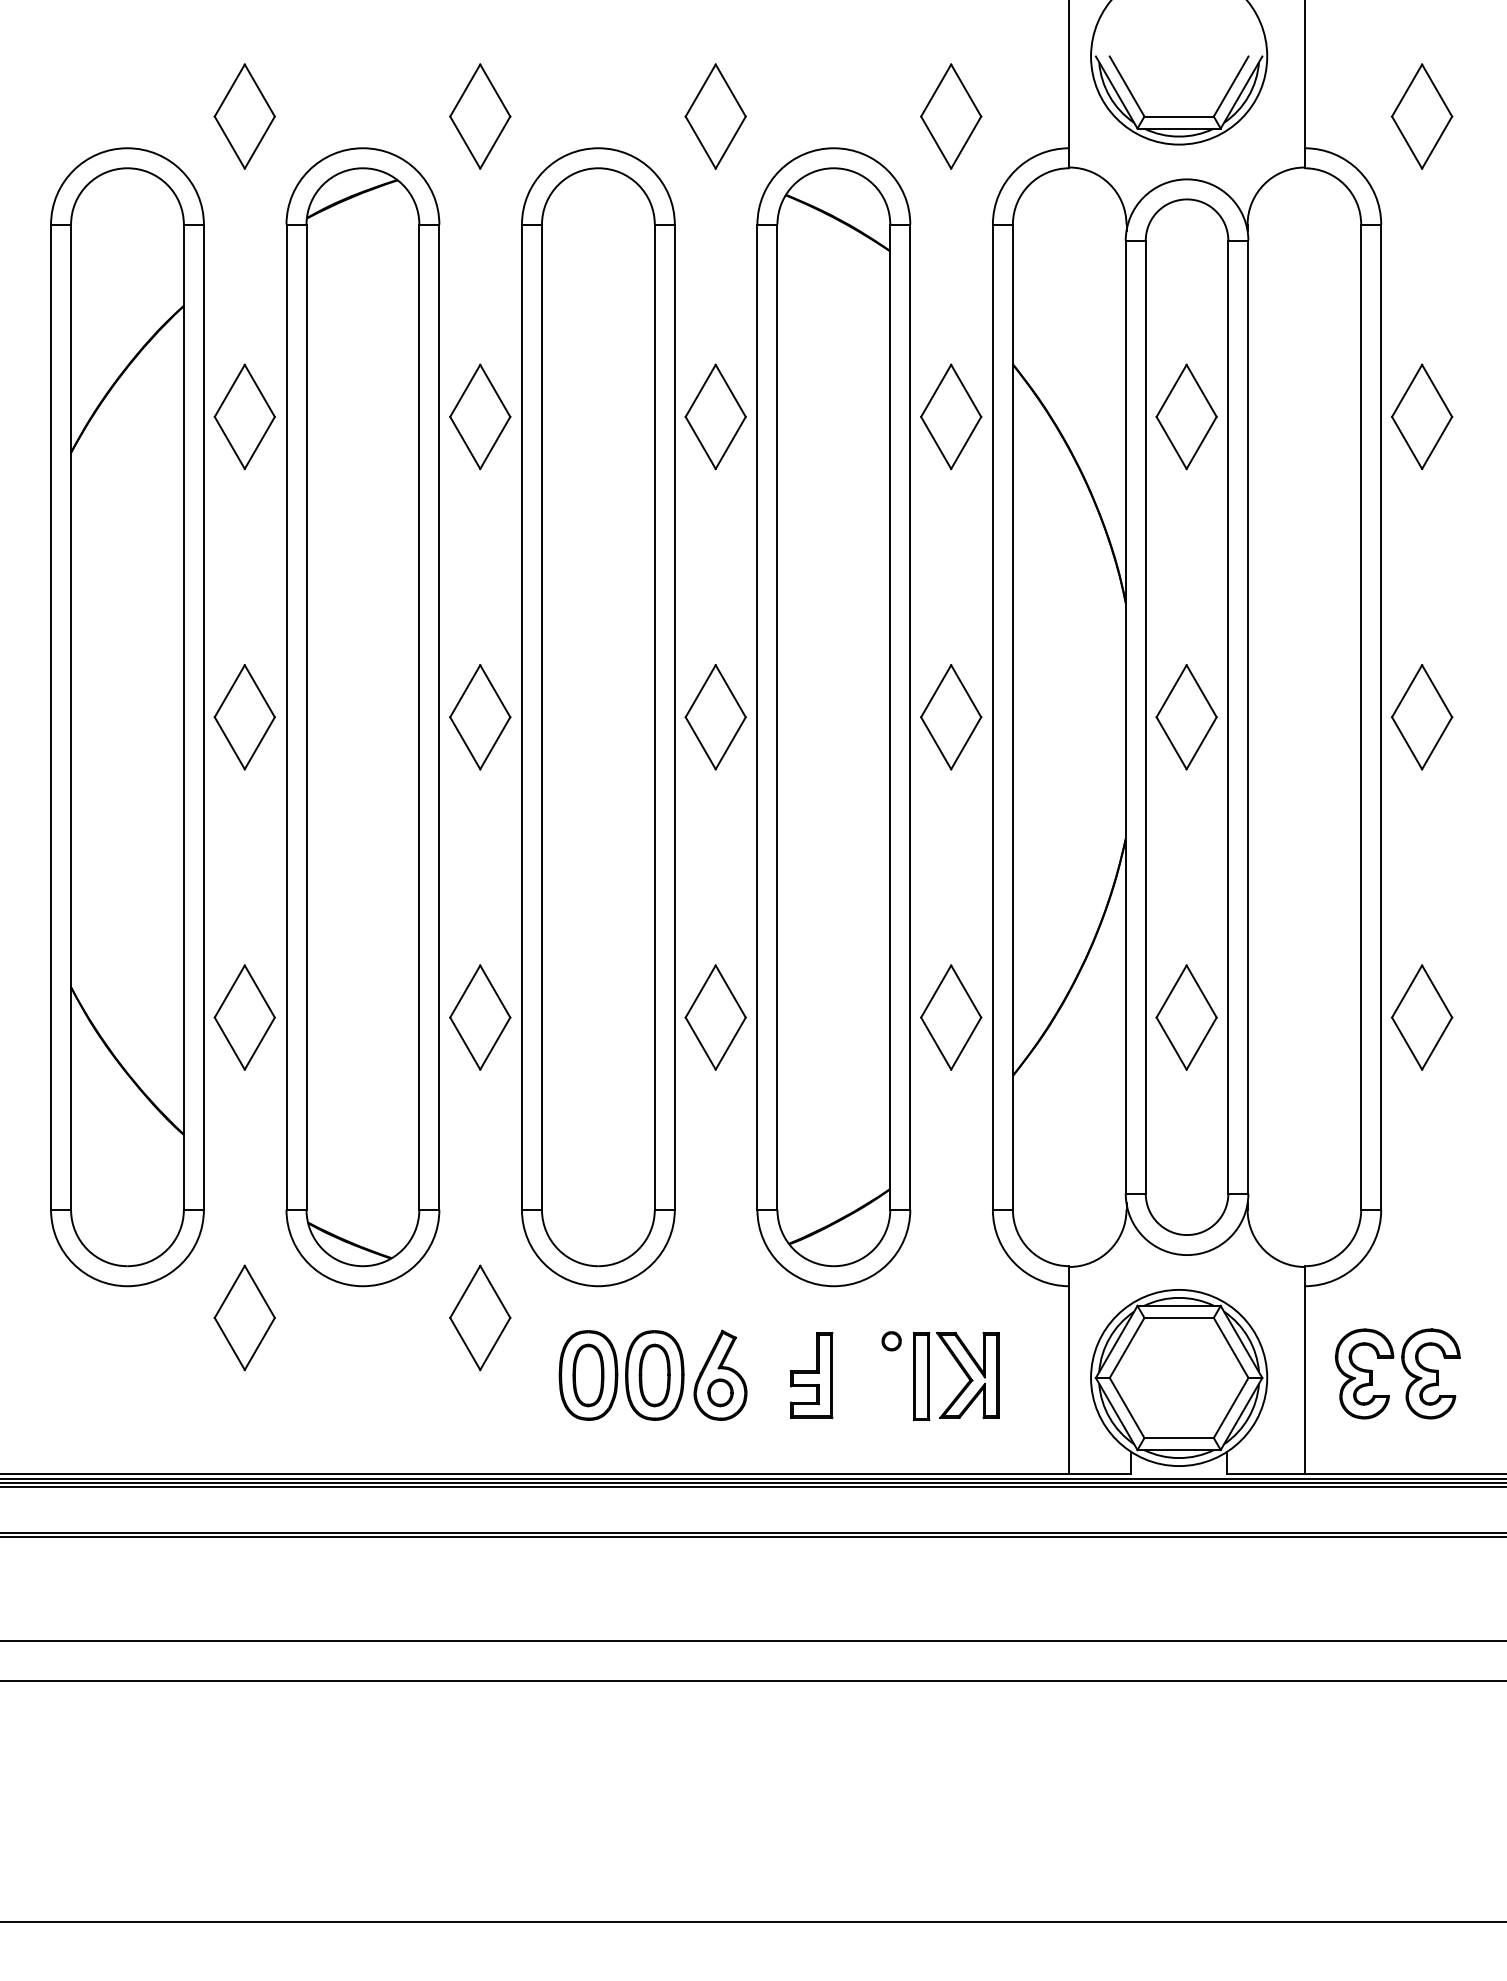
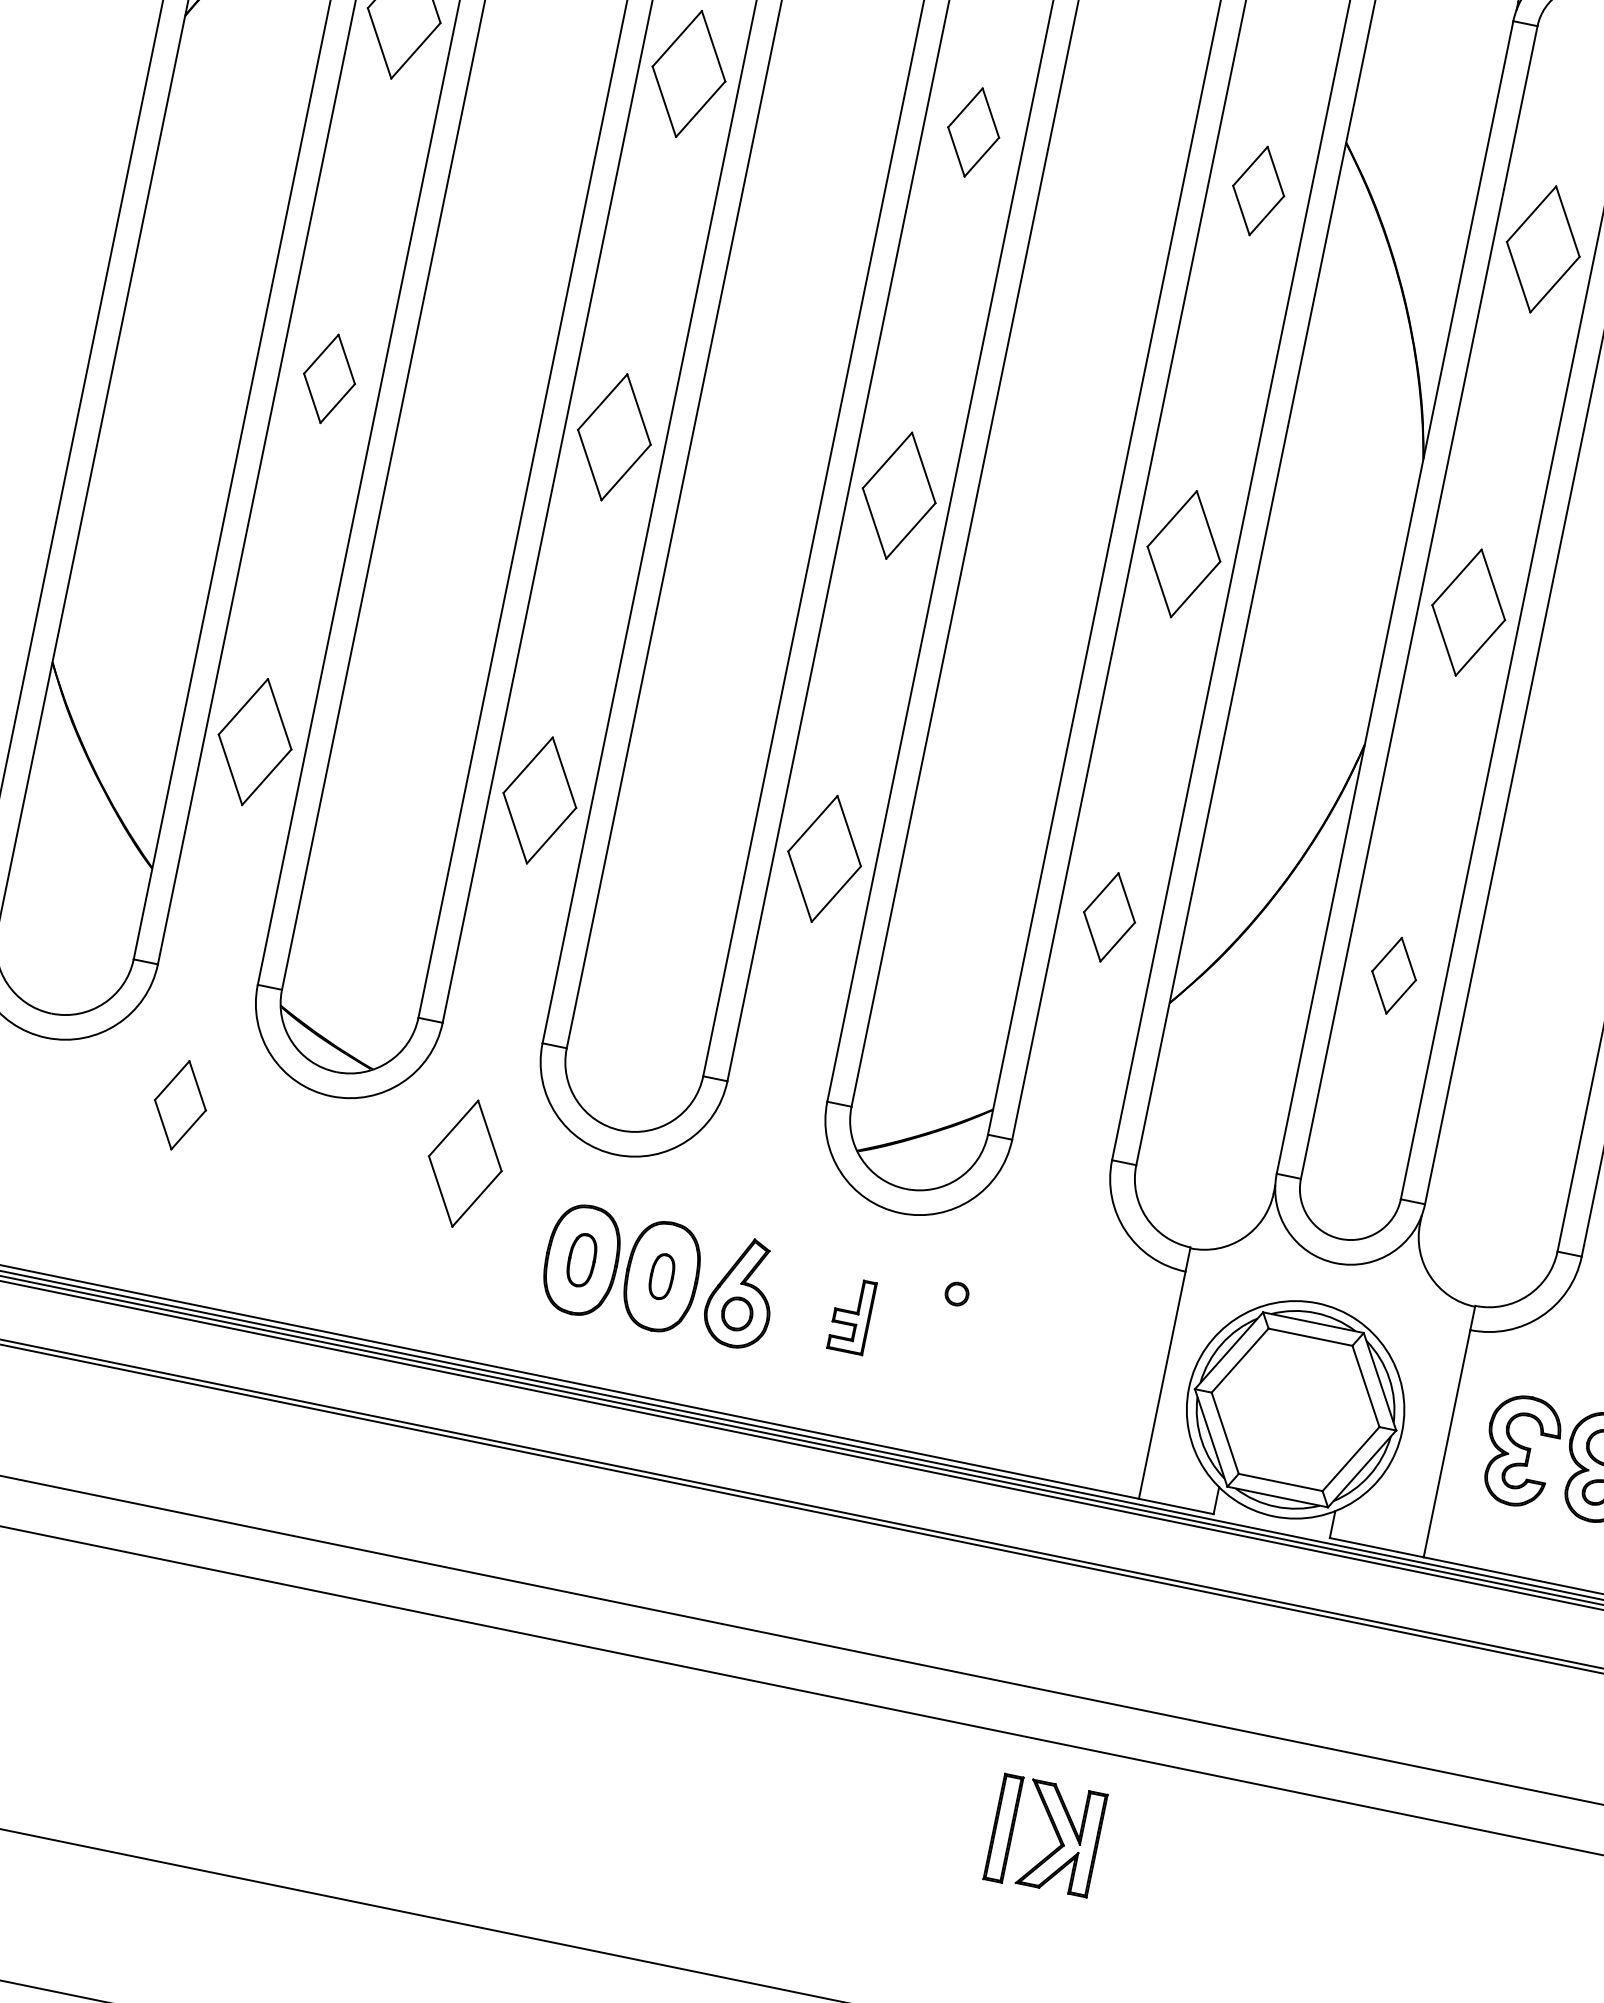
part: (715, 416) -> (973, 131), size x0.7
part: (951, 416) -> (1258, 190), size x0.7
part: (244, 717) -> (329, 379), size x0.7
part: (951, 1017) -> (1109, 917), size x0.7
part: (1186, 1017) -> (1393, 975), size x0.6
part: (244, 1317) -> (180, 1104), size x0.7
part: (963, 1372) -> (1055, 1833), moved
part: (588, 1375) -> (581, 1260), size x0.7
part: (654, 1375) -> (661, 1276), size x0.6
part: (811, 1375) -> (851, 1315), size x0.7

